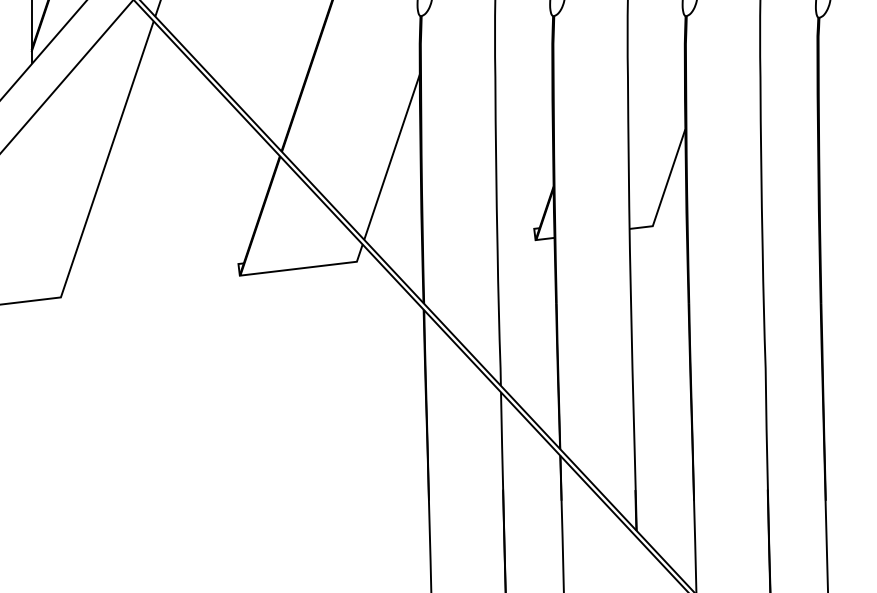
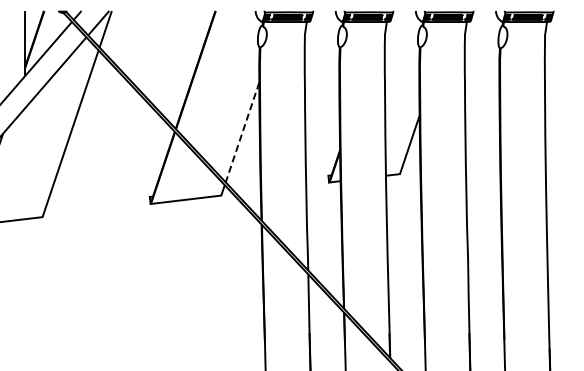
line: (391, 157) -> (242, 132), solid -> dashed

